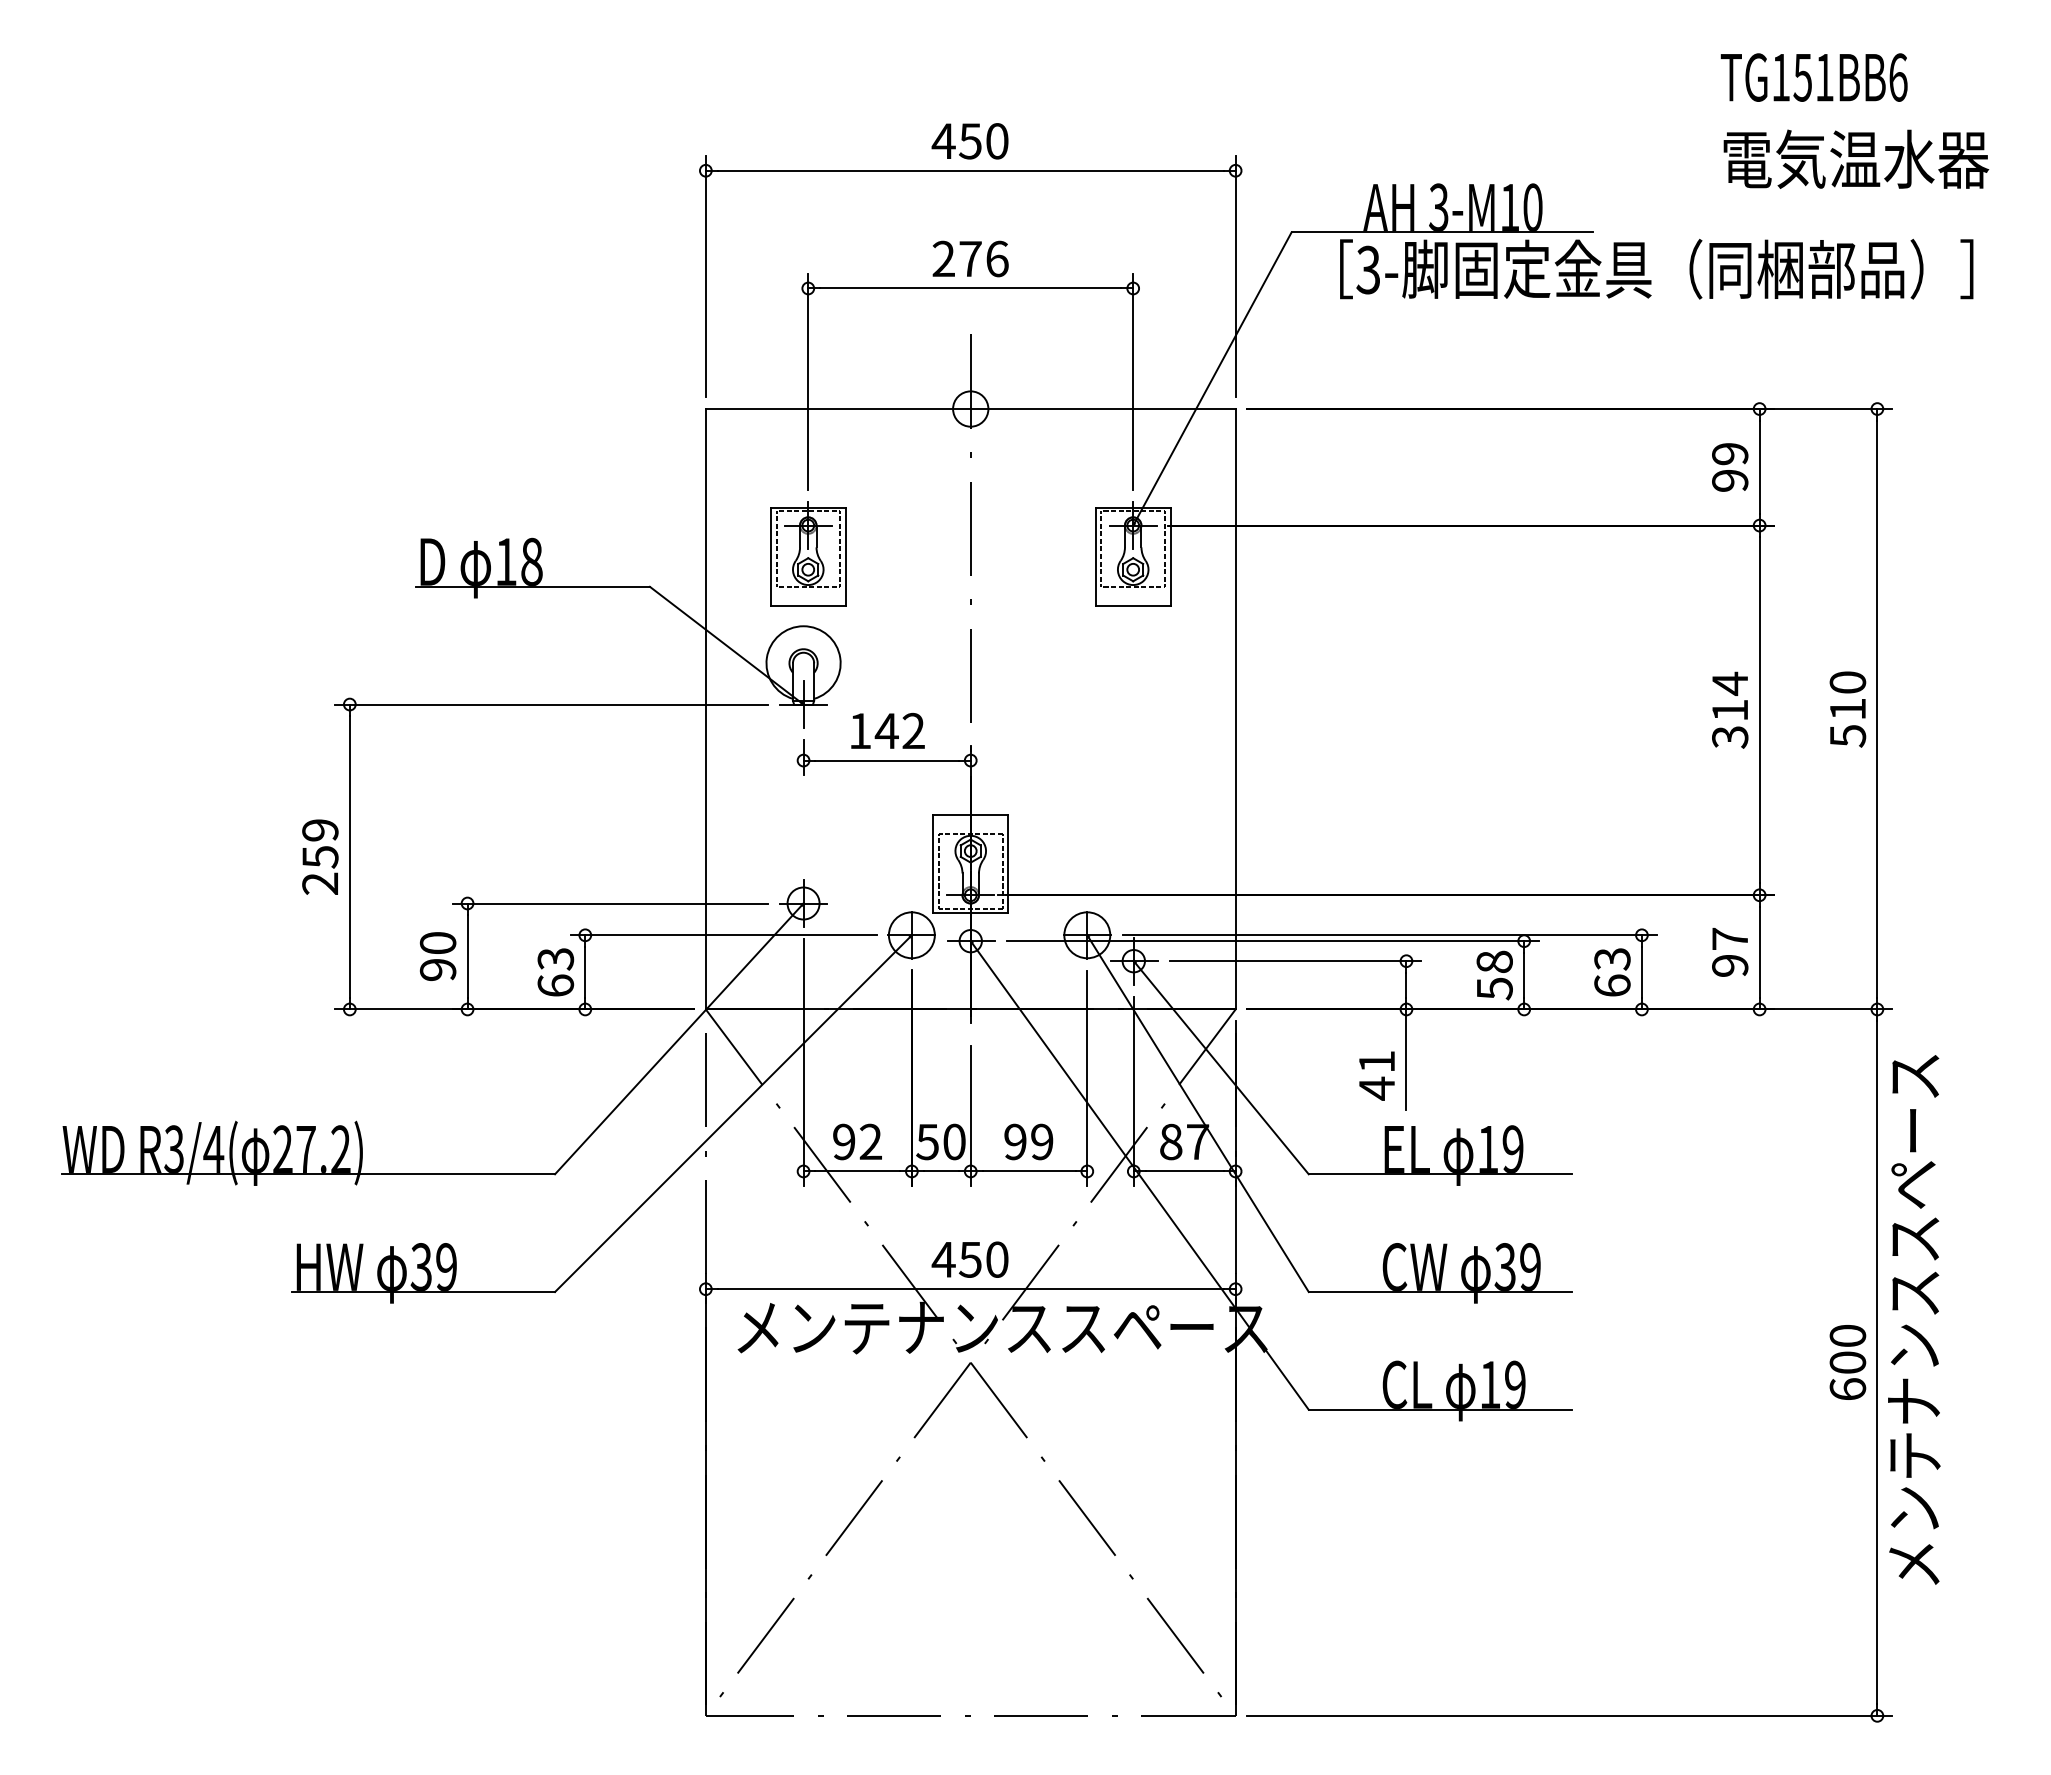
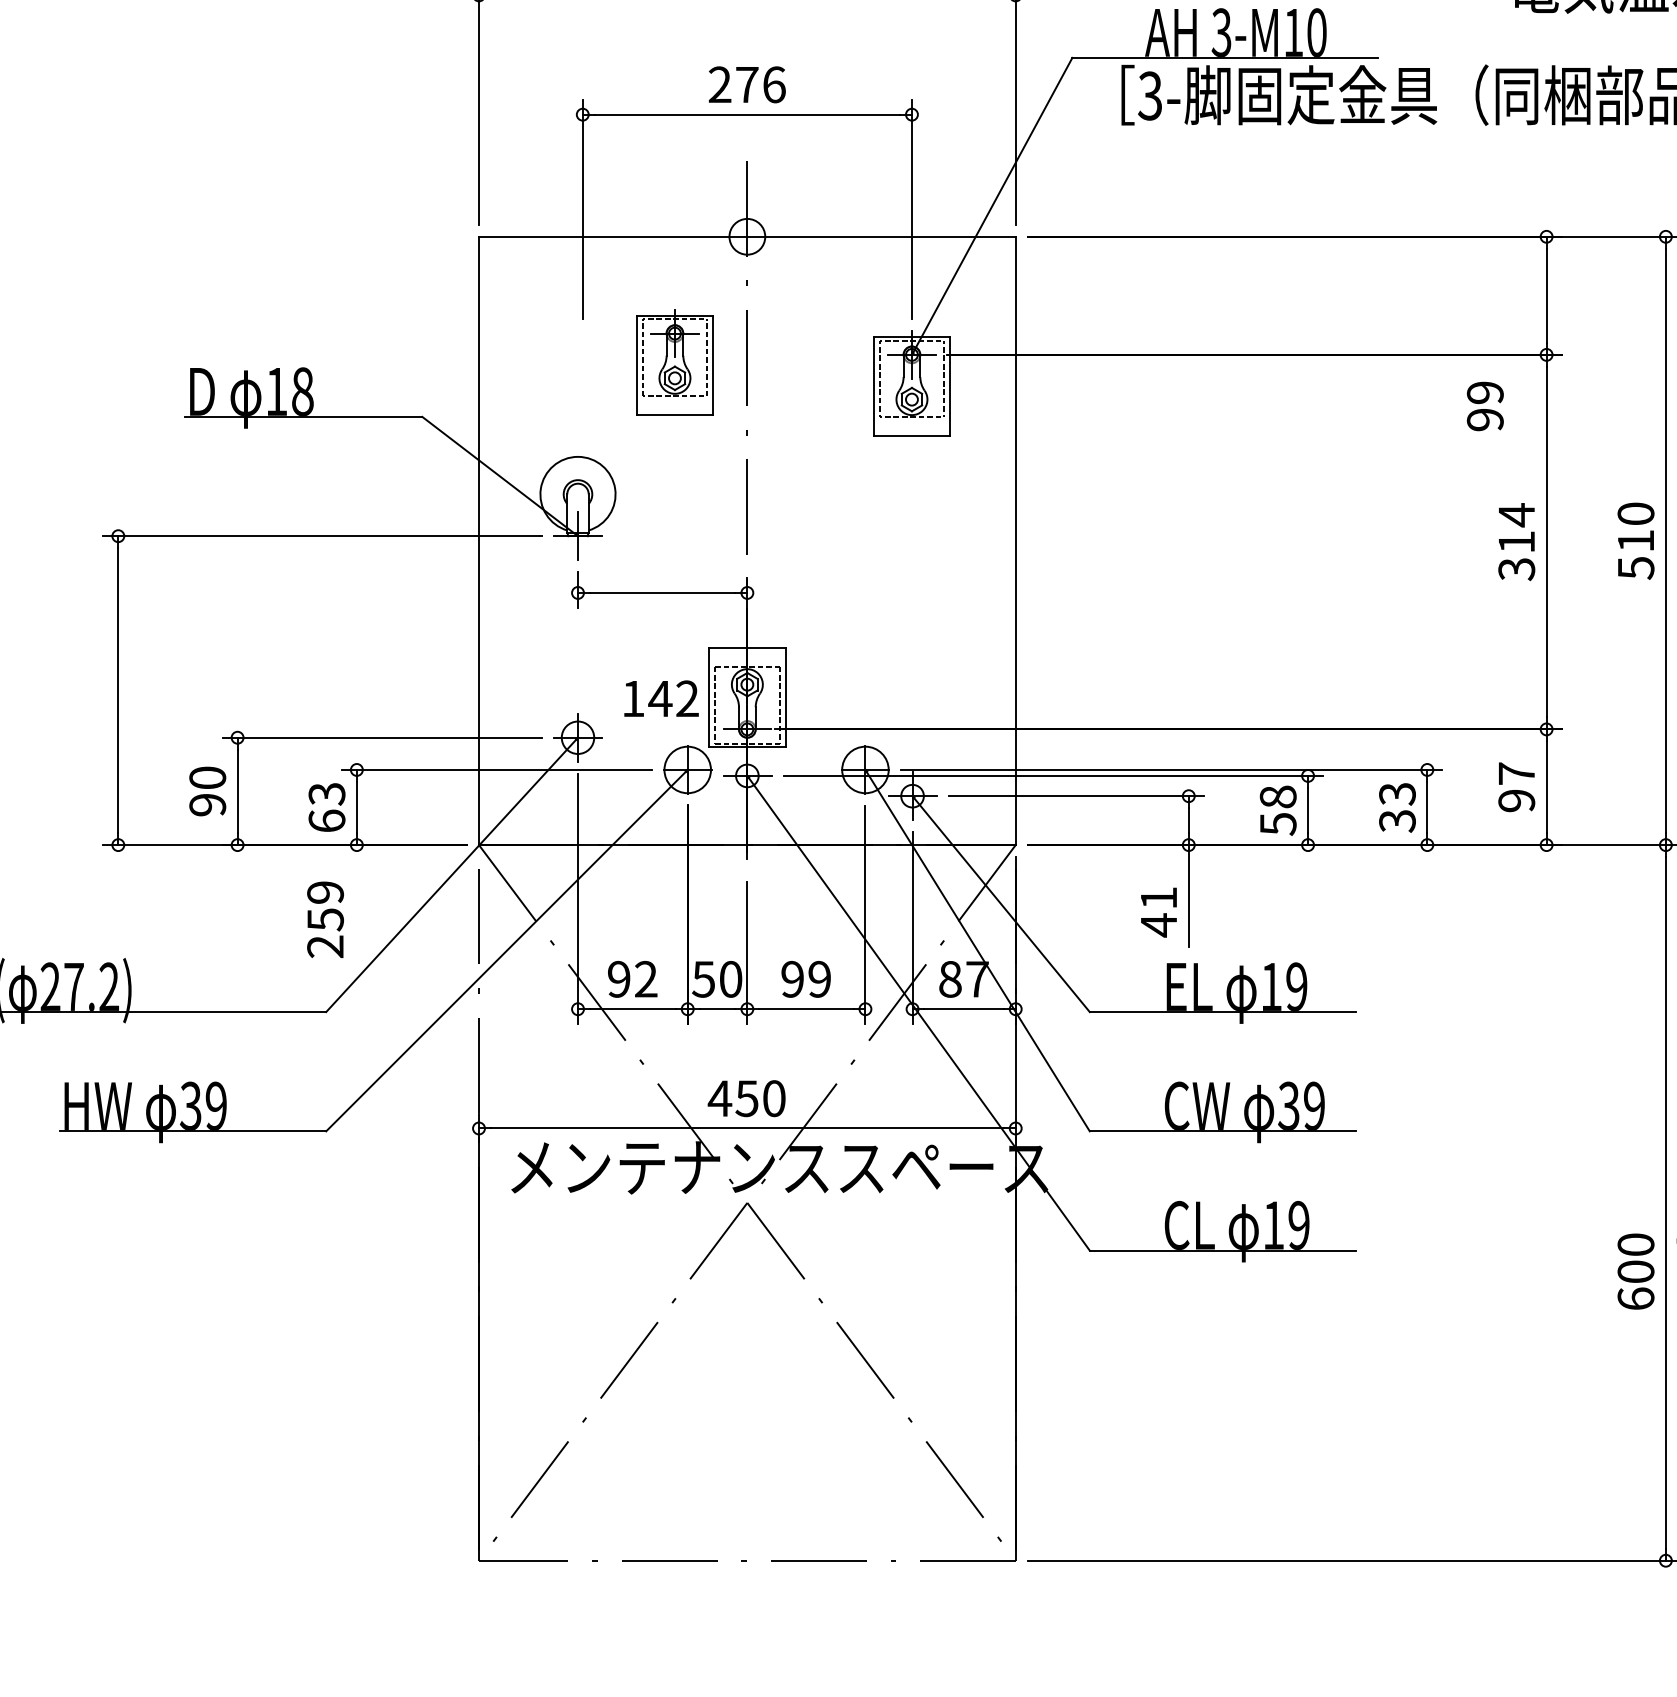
text: (1730, 467) -> (1485, 406), moved
part: (808, 553) -> (675, 361), moved
text: (887, 730) -> (661, 698), moved
text: (320, 856) -> (325, 919), moved
text: (1612, 985) -> (1397, 820), 63 -> 33
text: (1847, 1362) -> (1635, 1271), moved

